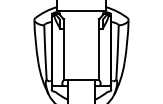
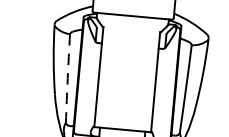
arc: (45, 52) -> (68, 78), solid -> dashed

